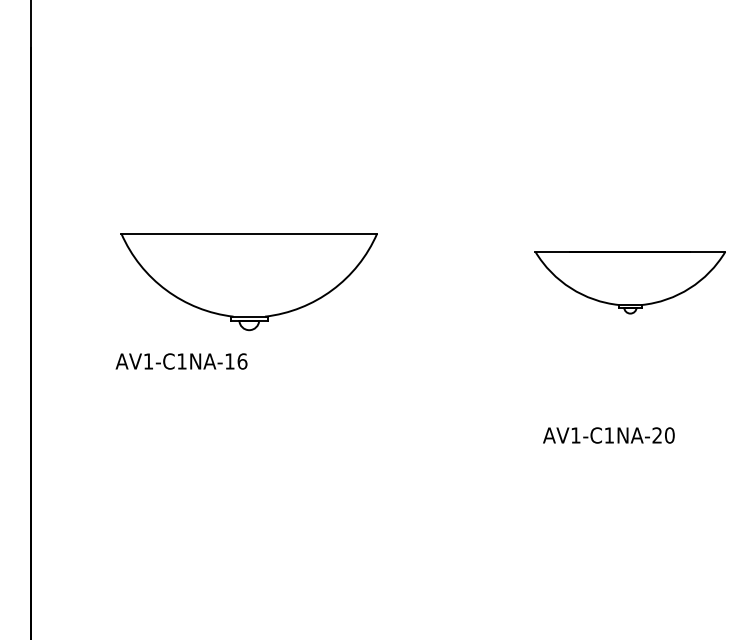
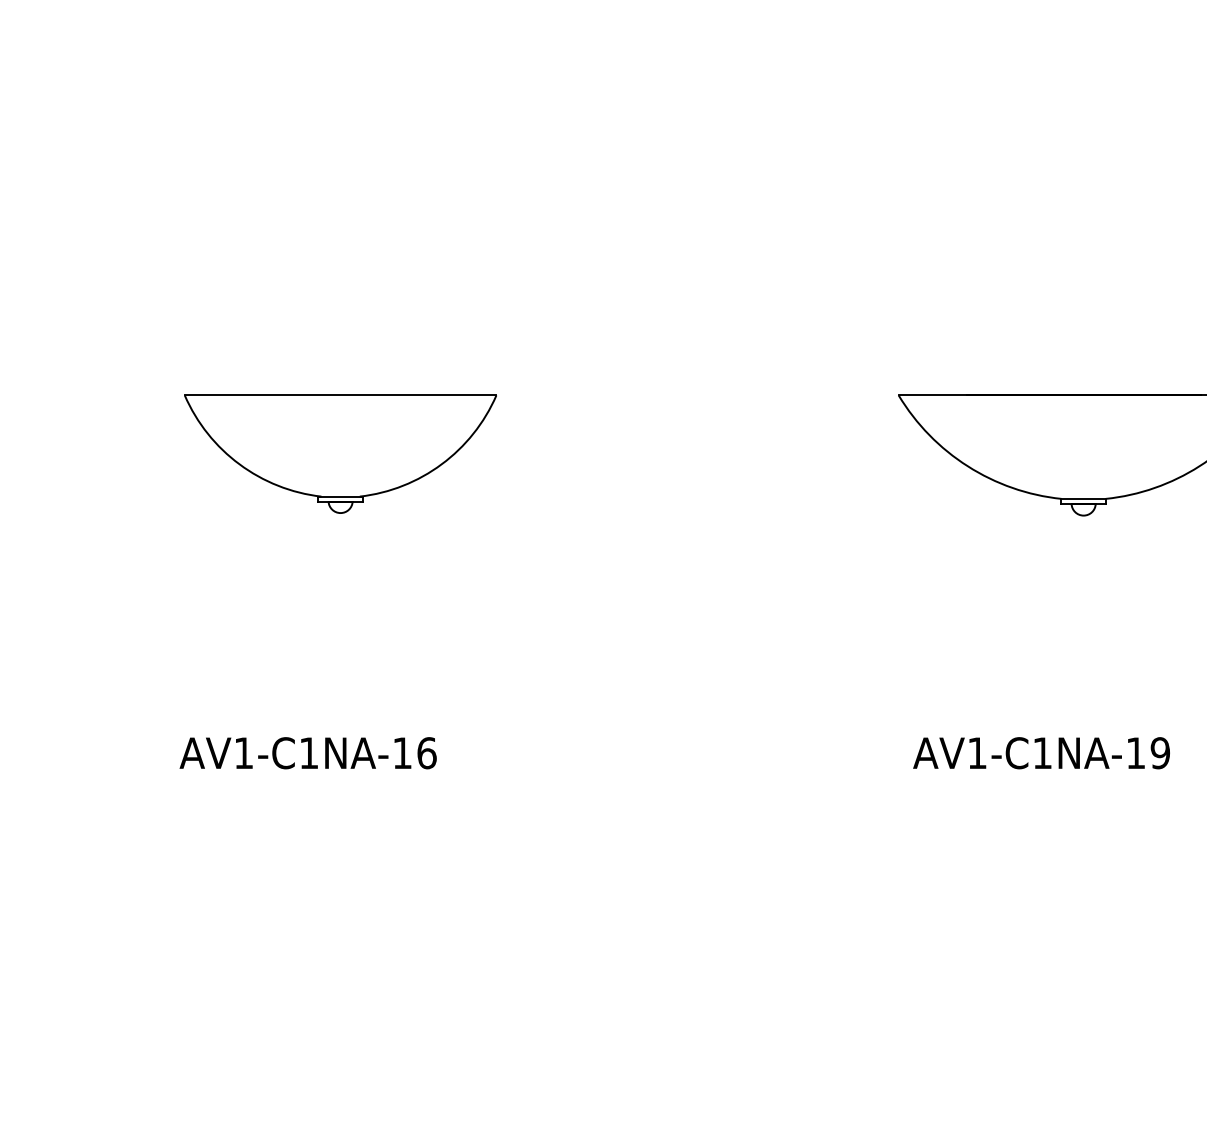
part: (248, 282) -> (339, 454), size x0.62
text: (181, 361) -> (308, 753), moved
text: (663, 435) -> (1148, 753), AV1-C1NA-20 -> AV1-C1NA-19

